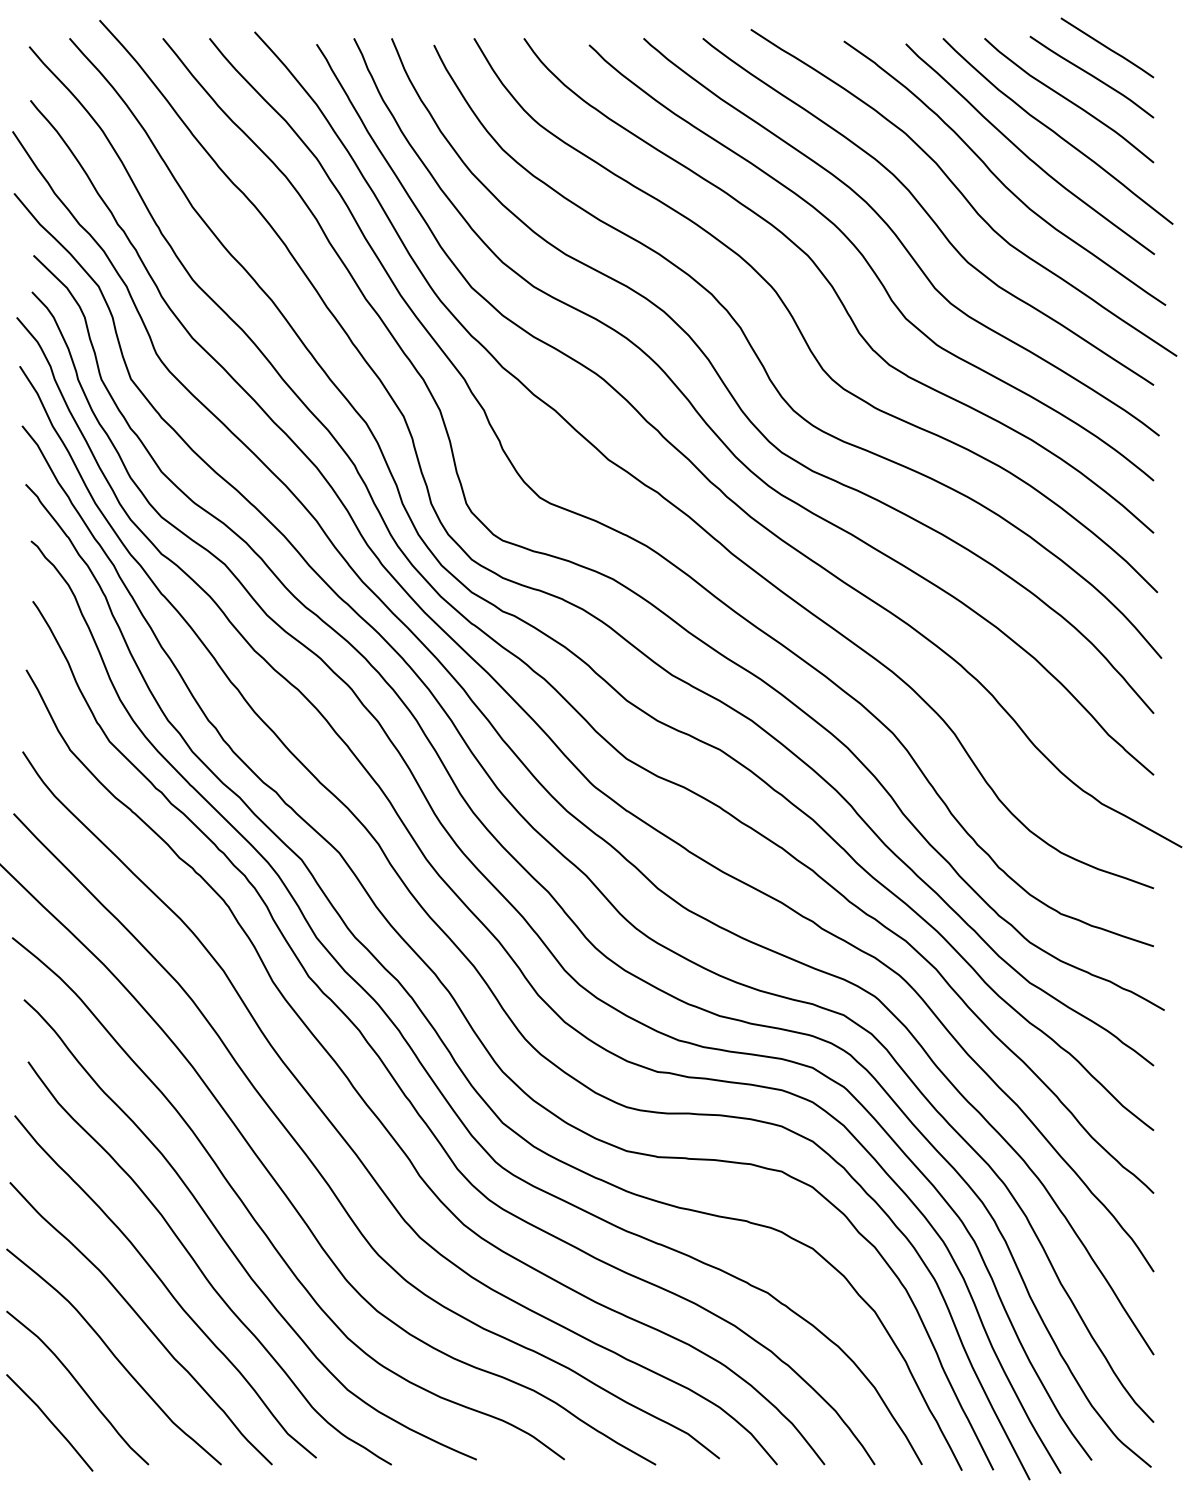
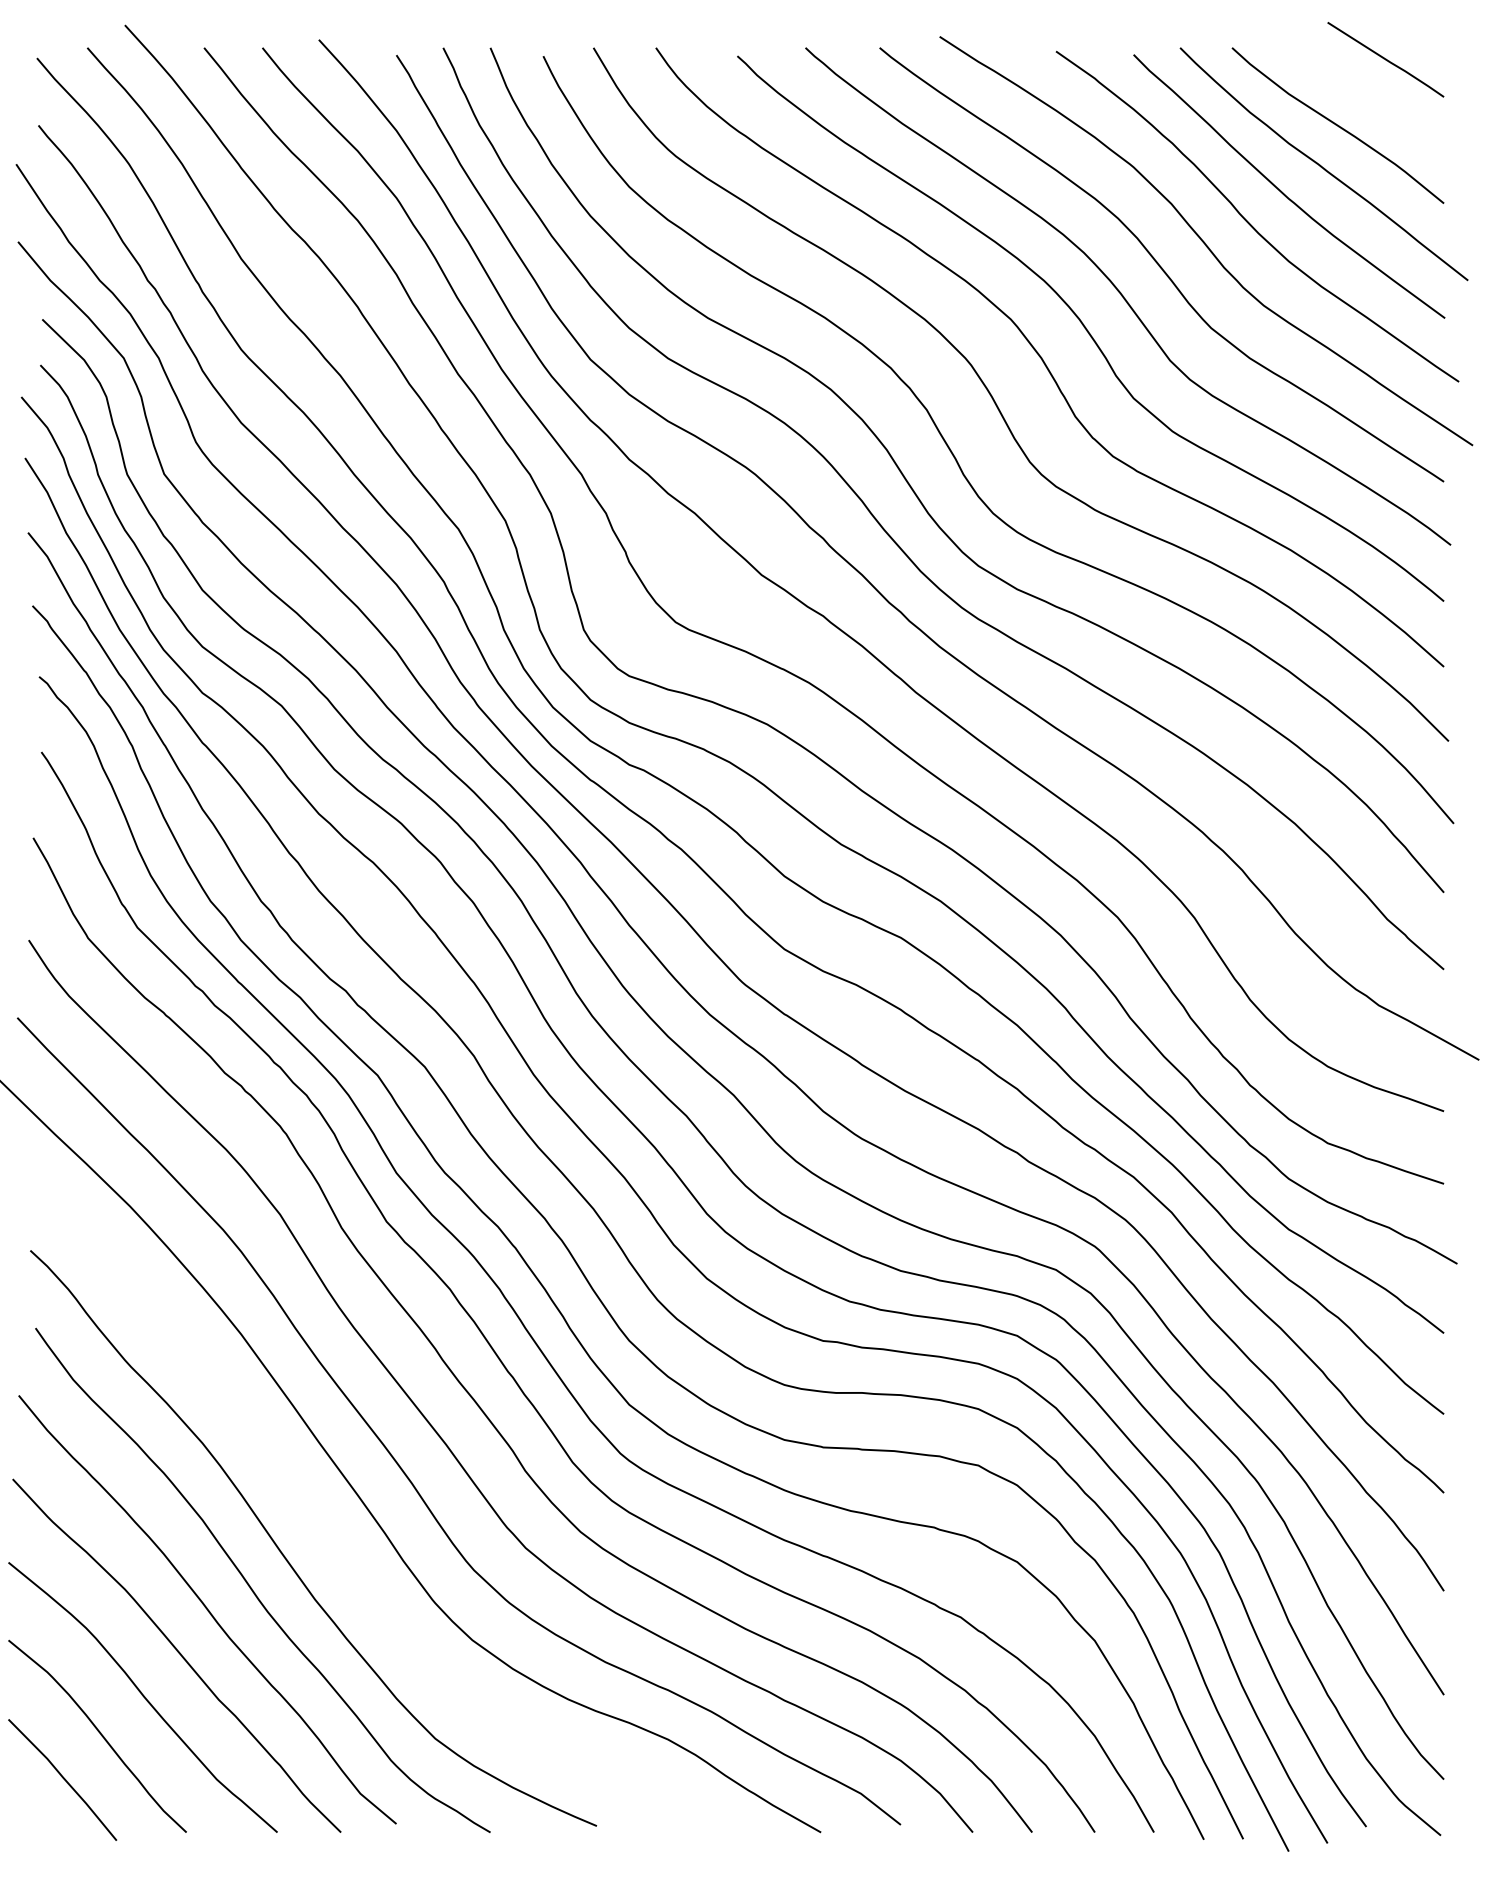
curve: (1091, 76) -> (1366, 95), removed
curve: (256, 1221) -> (321, 1527), removed

